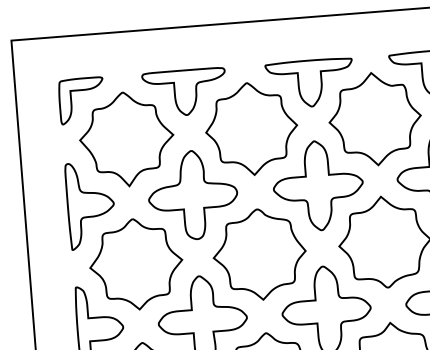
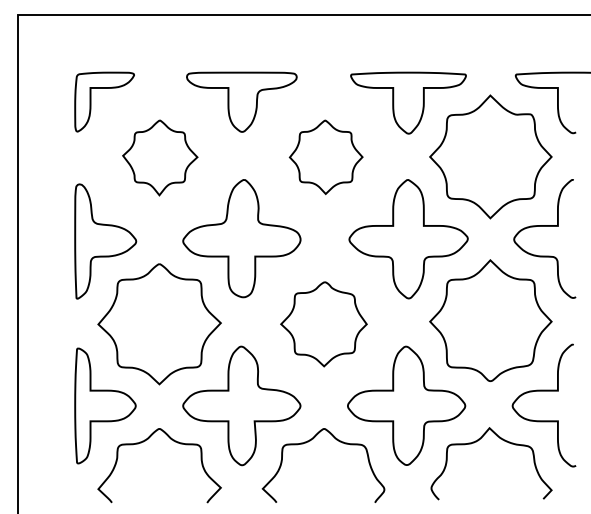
part: (251, 129) -> (325, 157), size x0.6
part: (127, 139) -> (160, 157), size x0.6
part: (259, 254) -> (323, 324), size x0.7

